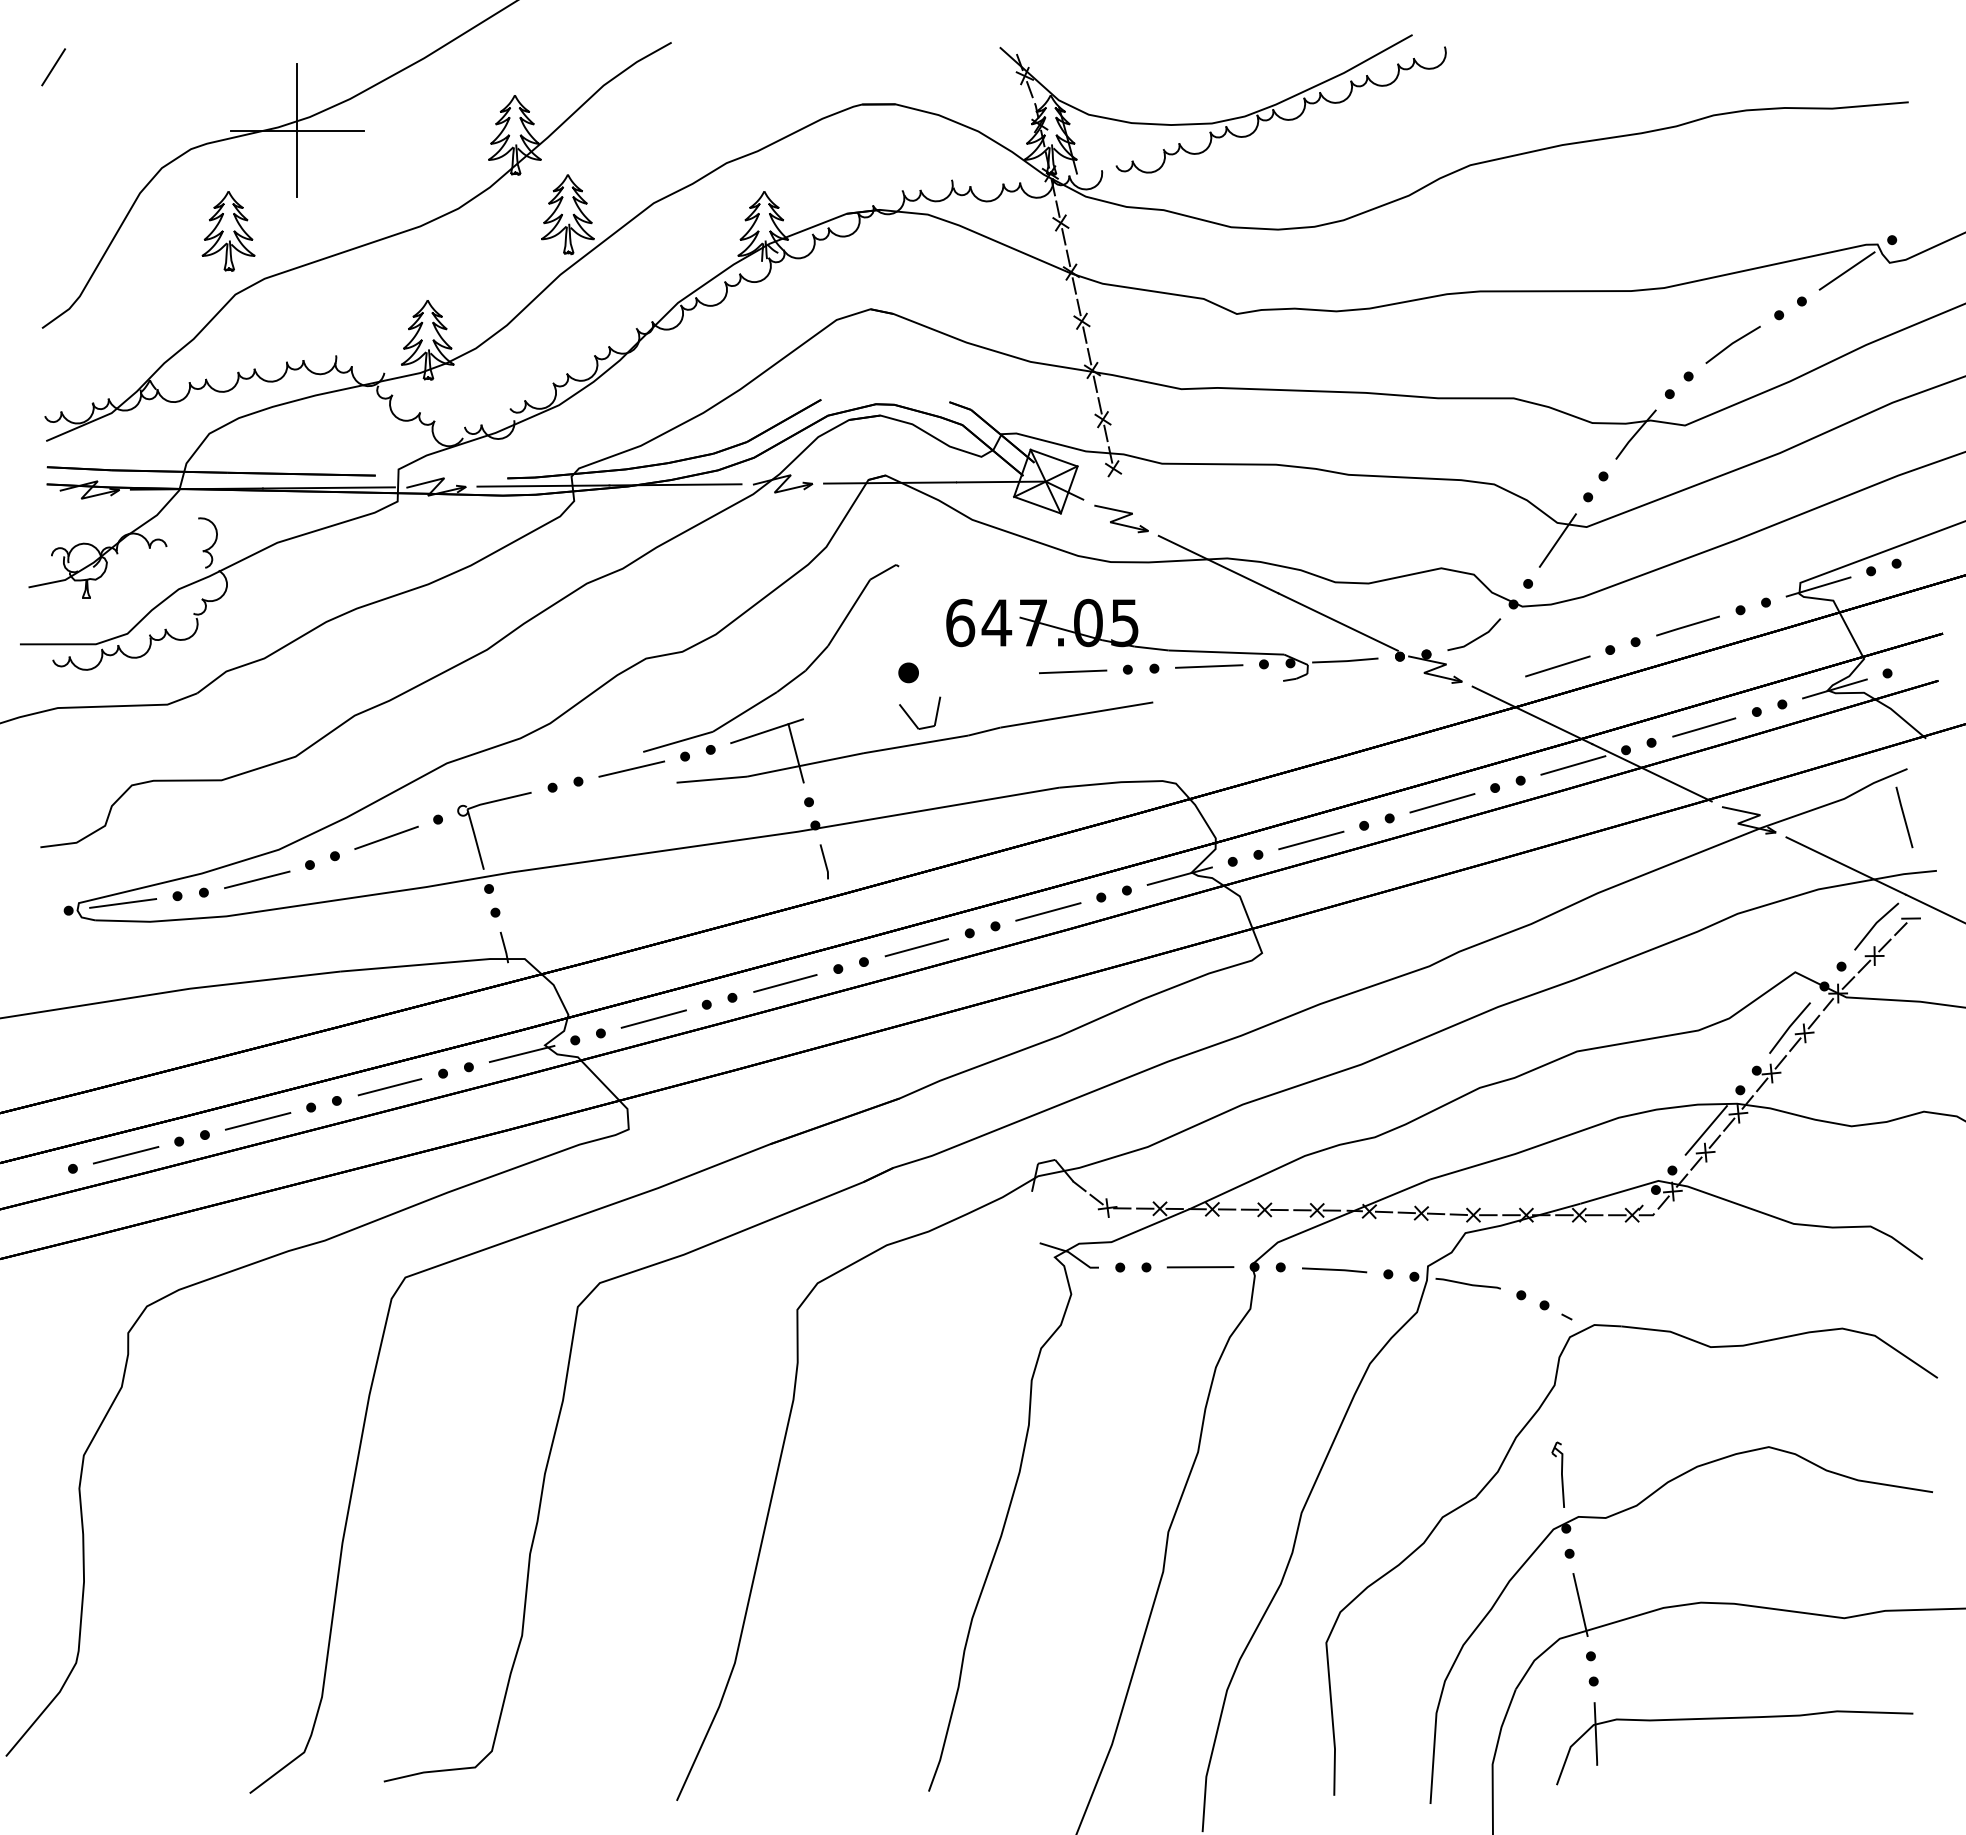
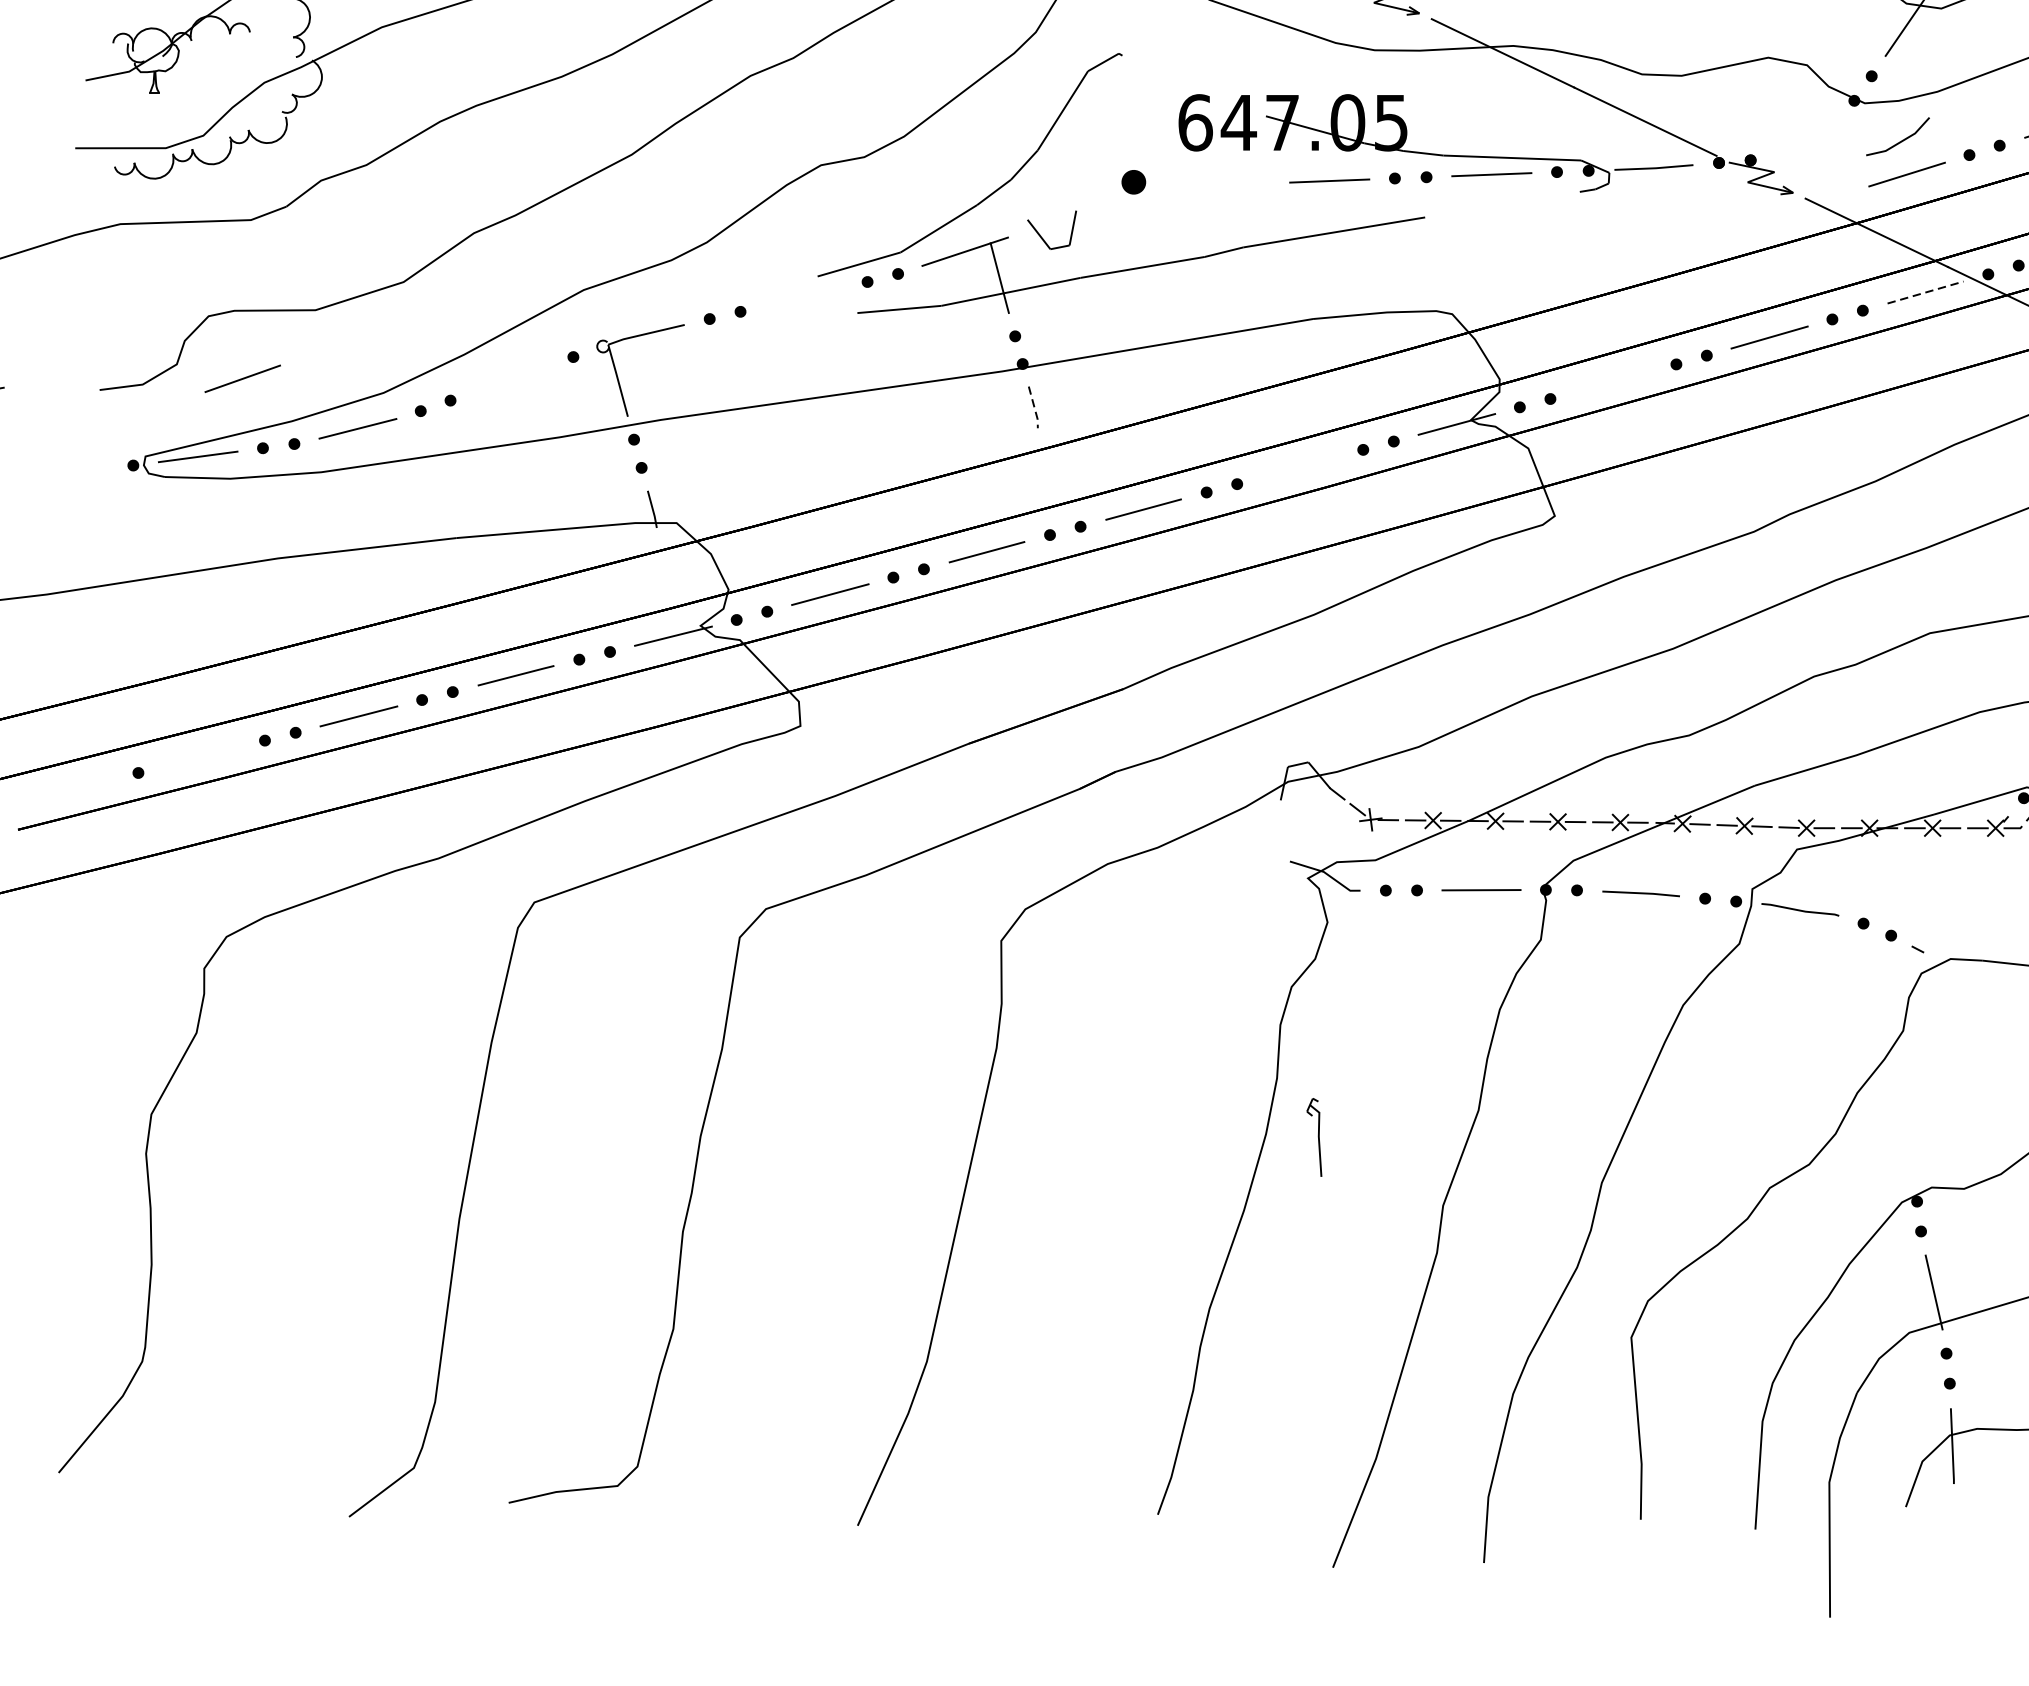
line: (1475, 638) -> (1899, 141), moved
line: (912, 719) -> (1043, 237), moved
line: (1573, 765) -> (1925, 292), solid -> dashed
line: (631, 768) -> (803, 296), removed
line: (386, 837) -> (242, 378), moved
line: (1311, 840) -> (1613, 381), removed
line: (825, 862) -> (1034, 408), solid -> dashed
line: (1048, 911) -> (1300, 466), removed
line: (126, 1155) -> (202, 757), removed
part: (1557, 1474) -> (1313, 1137), moved

